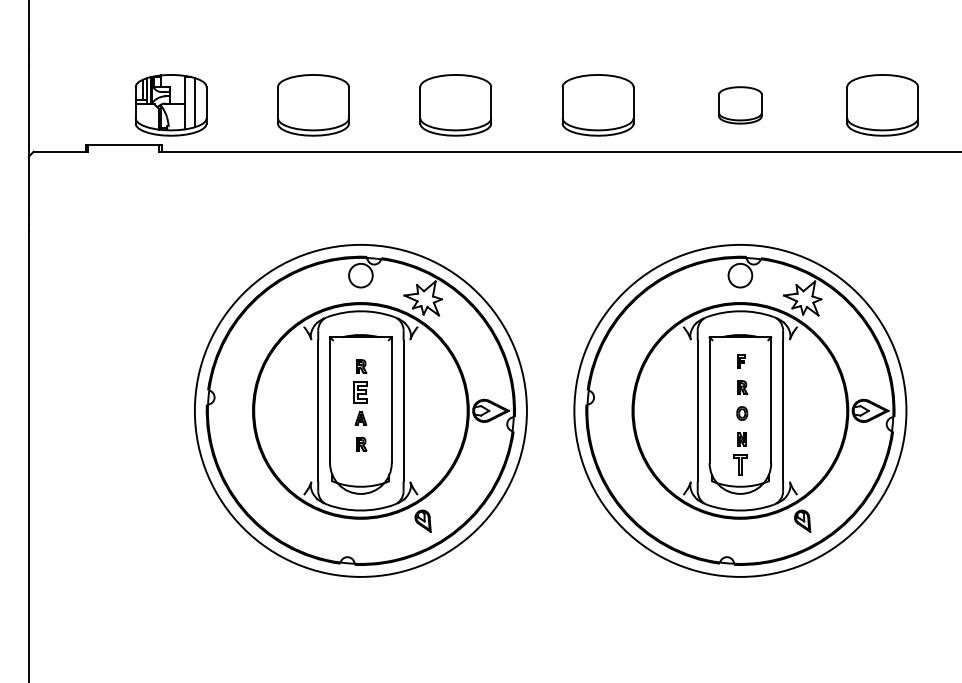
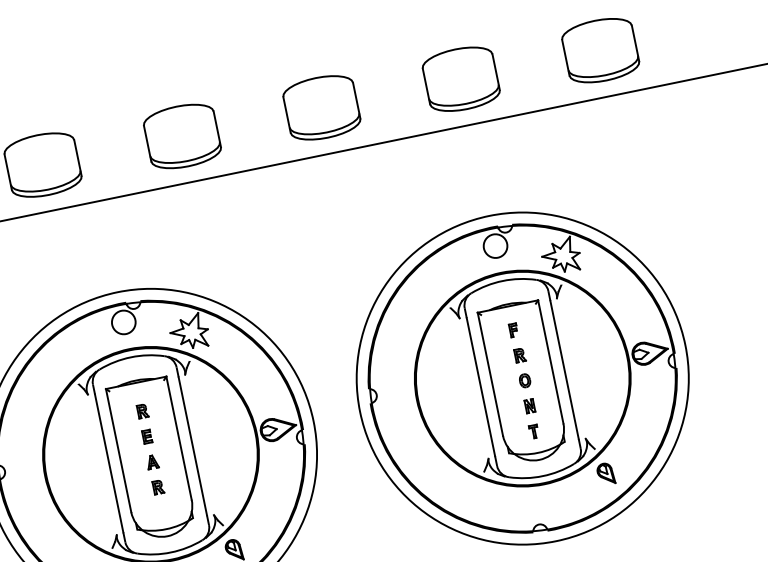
part: (740, 105) -> (461, 79), size x1.67
part: (360, 392) -> (146, 436), size x0.62
part: (740, 465) -> (533, 432), size x0.62

